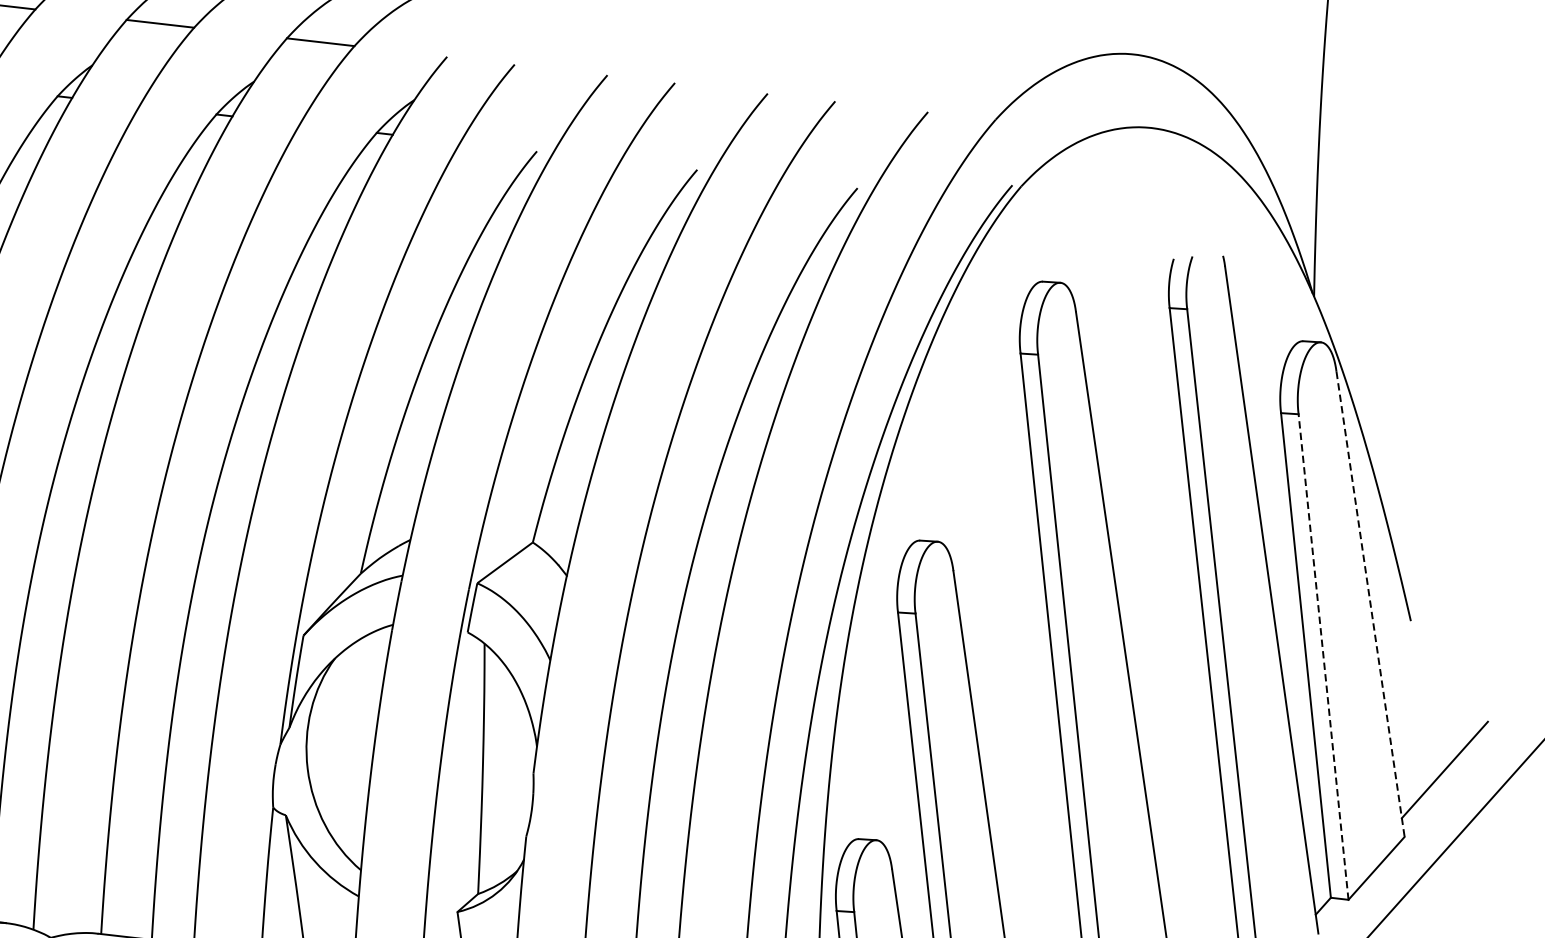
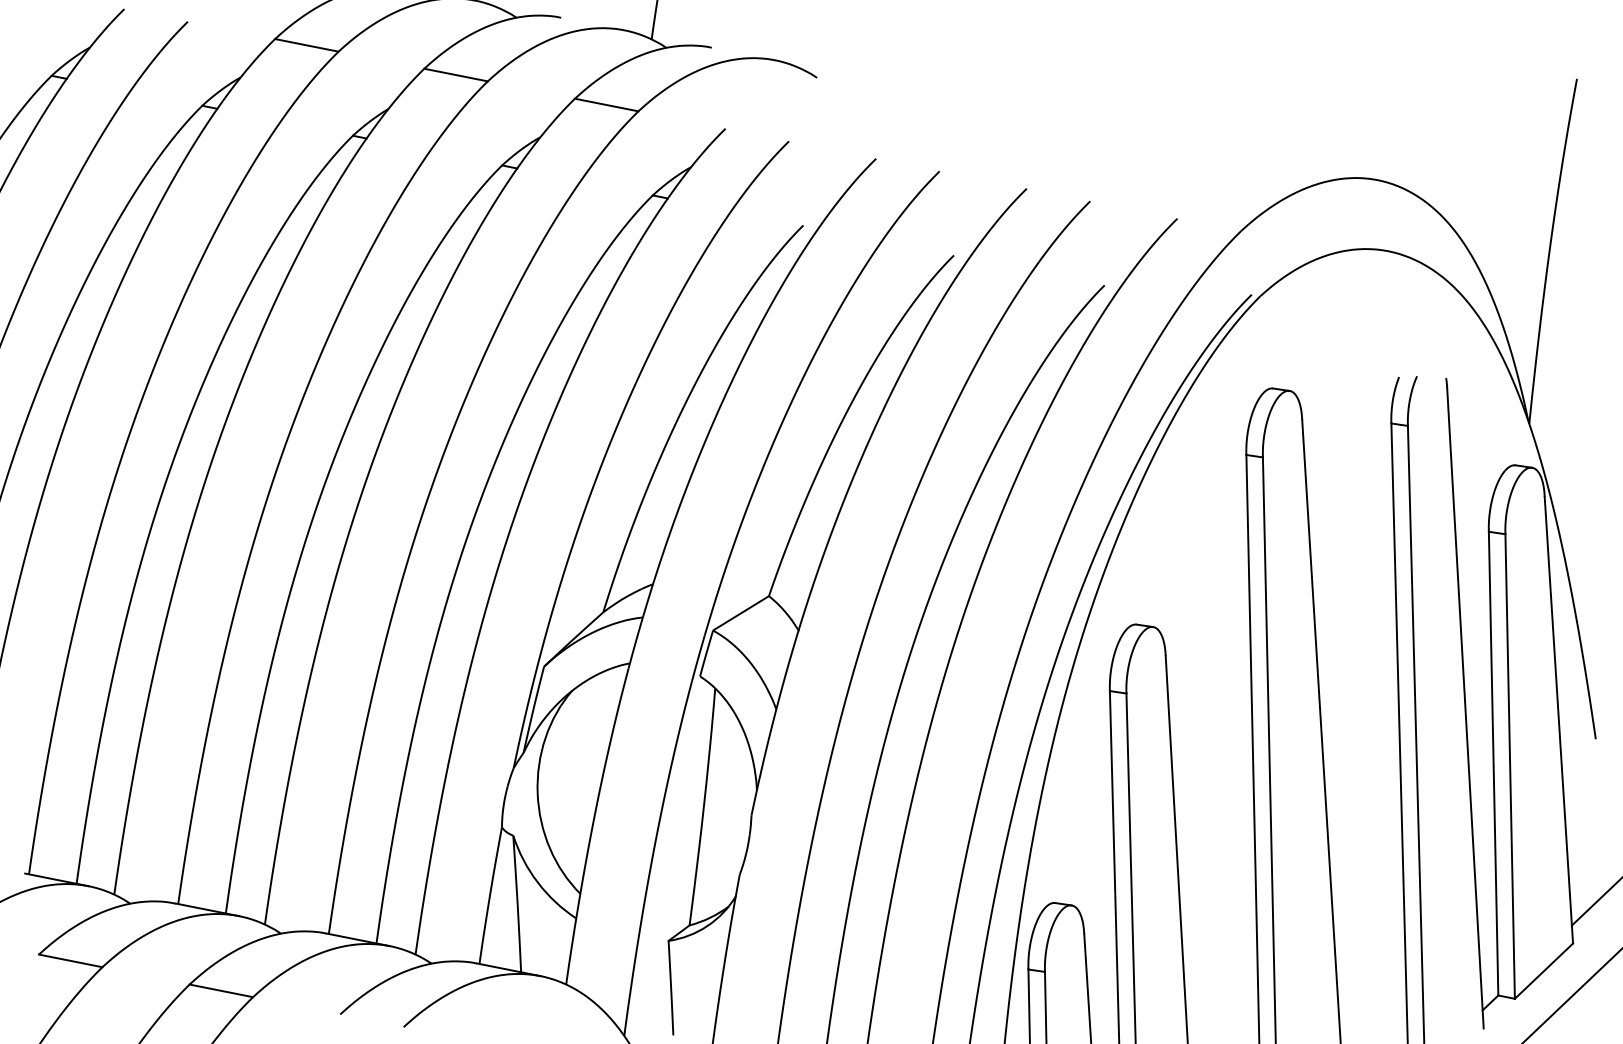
line: (1370, 604) -> (1558, 720), dashed -> solid
line: (1323, 656) -> (1510, 766), dashed -> solid

